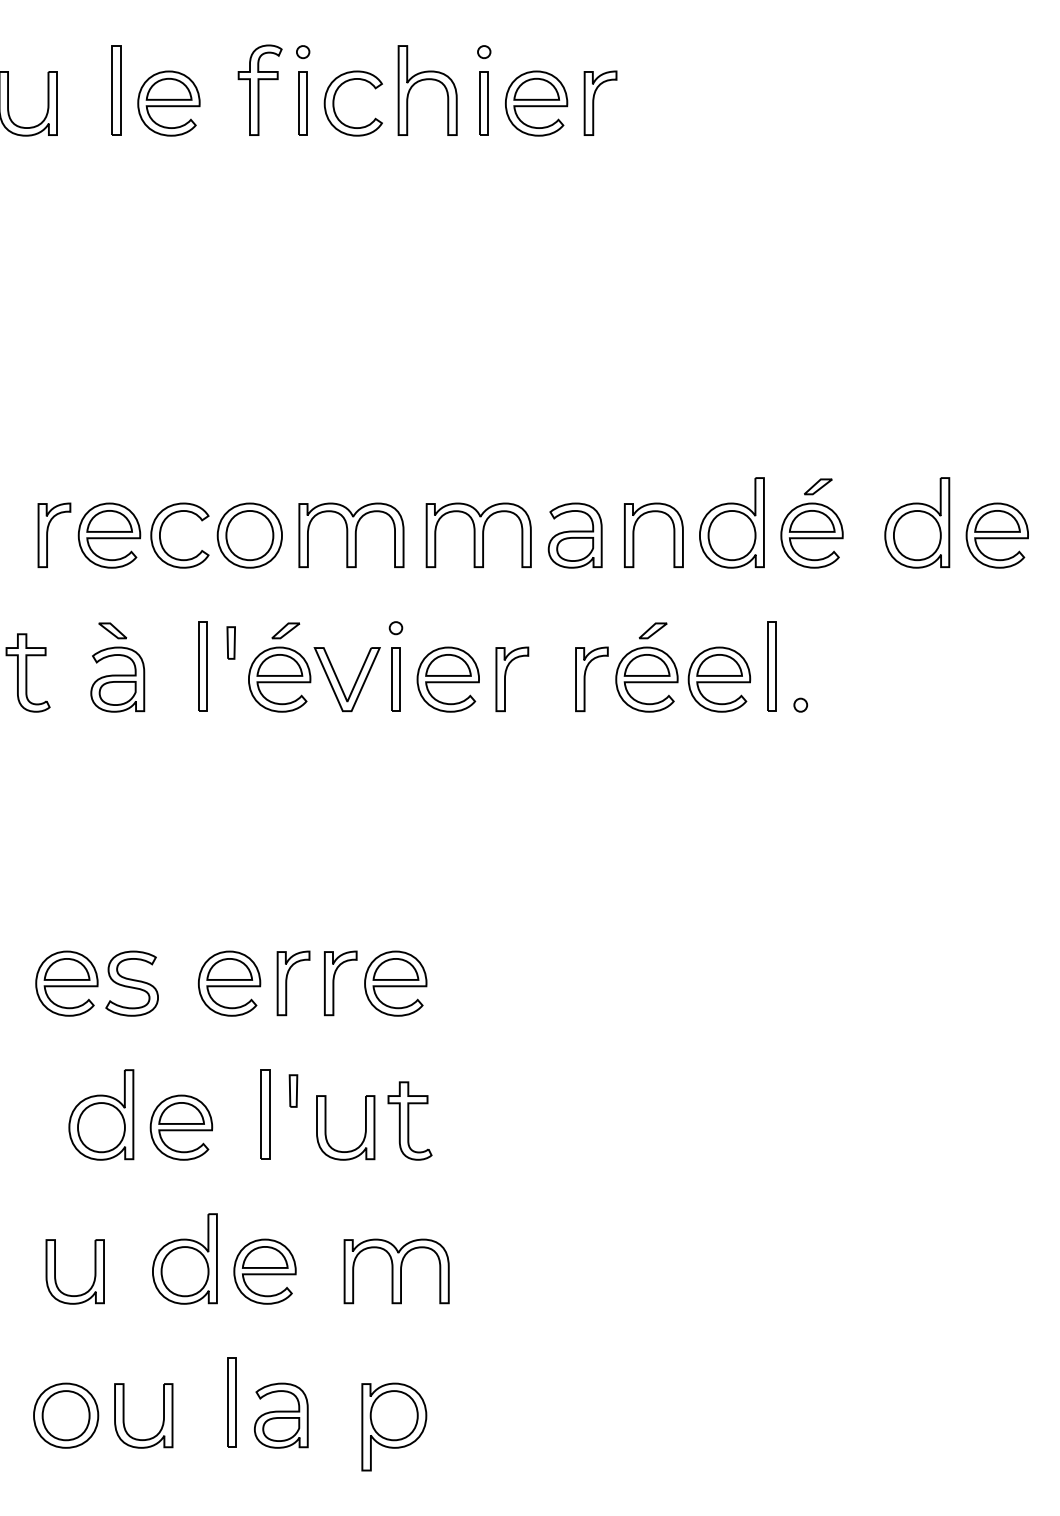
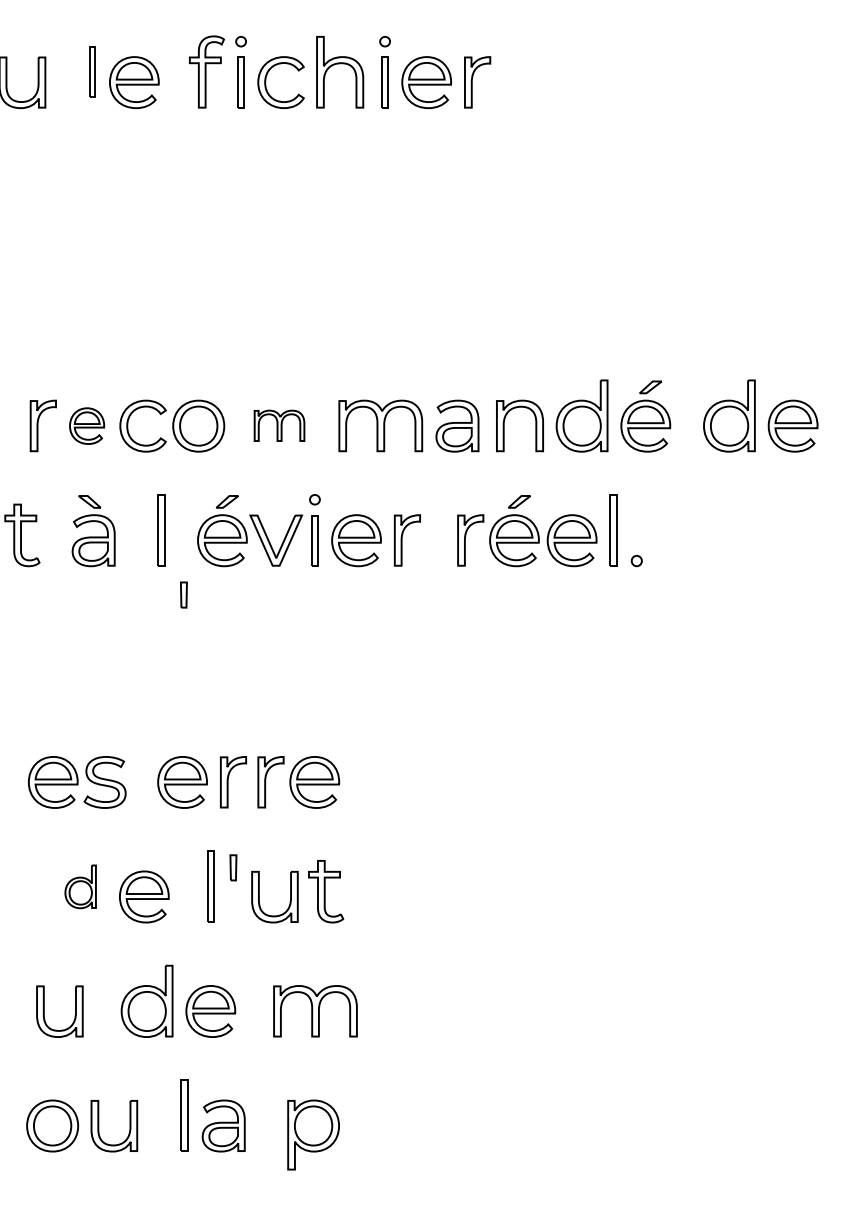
part: (116, 90) -> (92, 72), size x0.7
part: (351, 534) -> (279, 425), size x0.6
part: (109, 535) -> (87, 426), size x0.7
part: (230, 642) -> (183, 594), moved
part: (101, 1114) -> (80, 886), size x0.6

